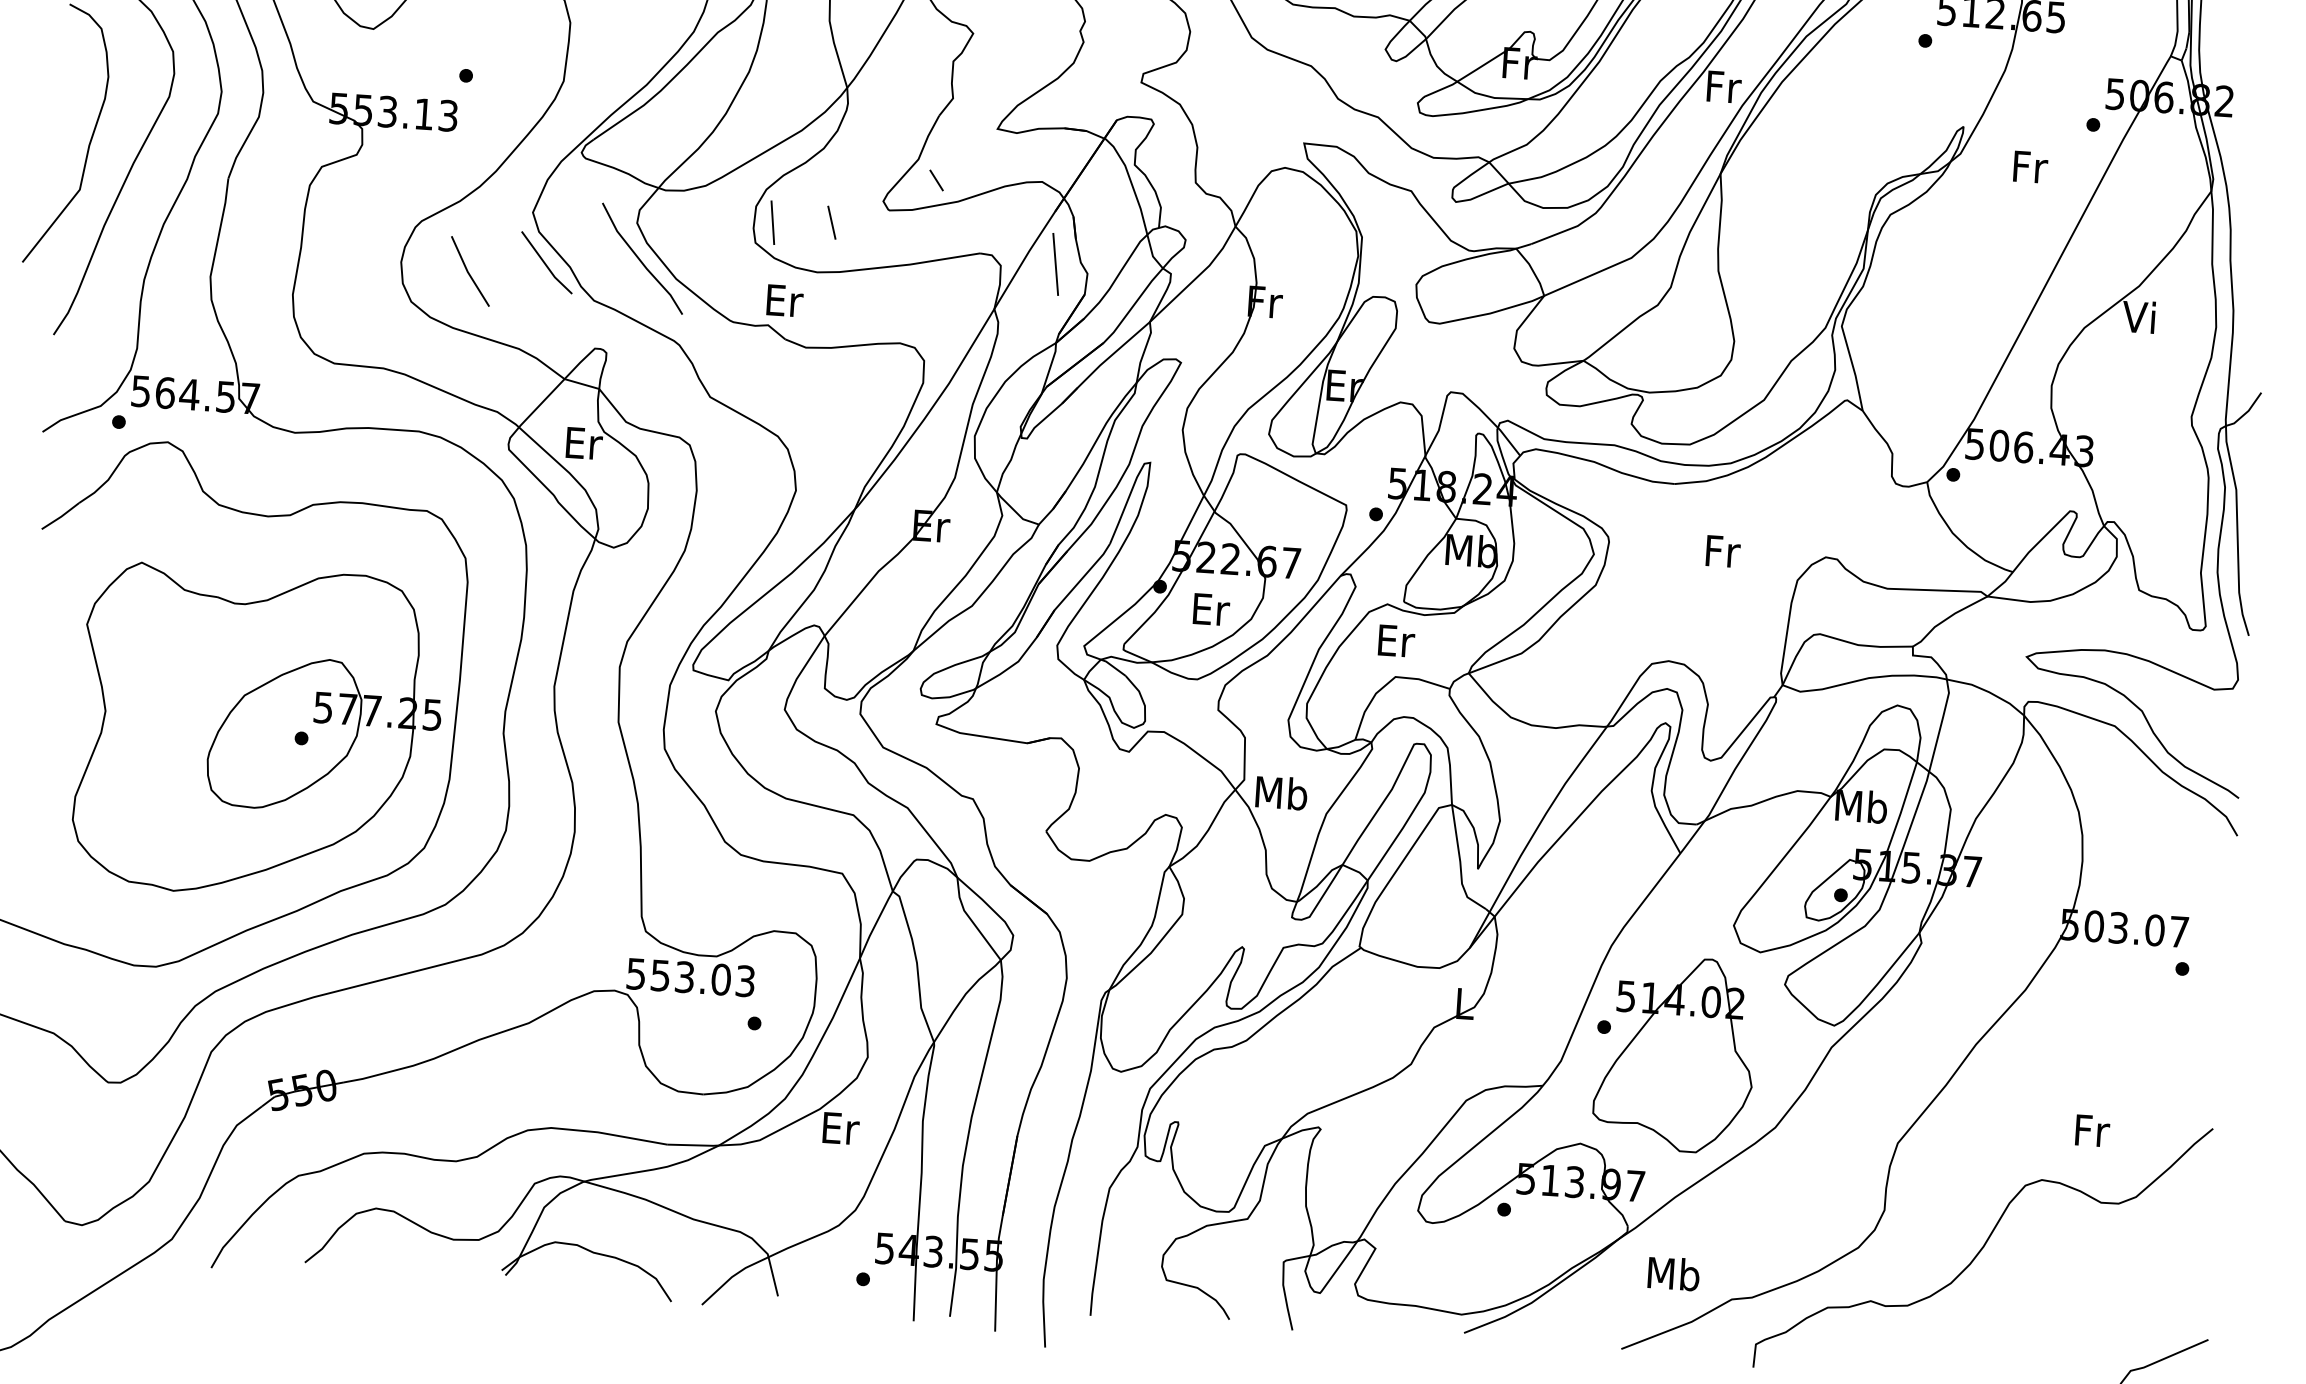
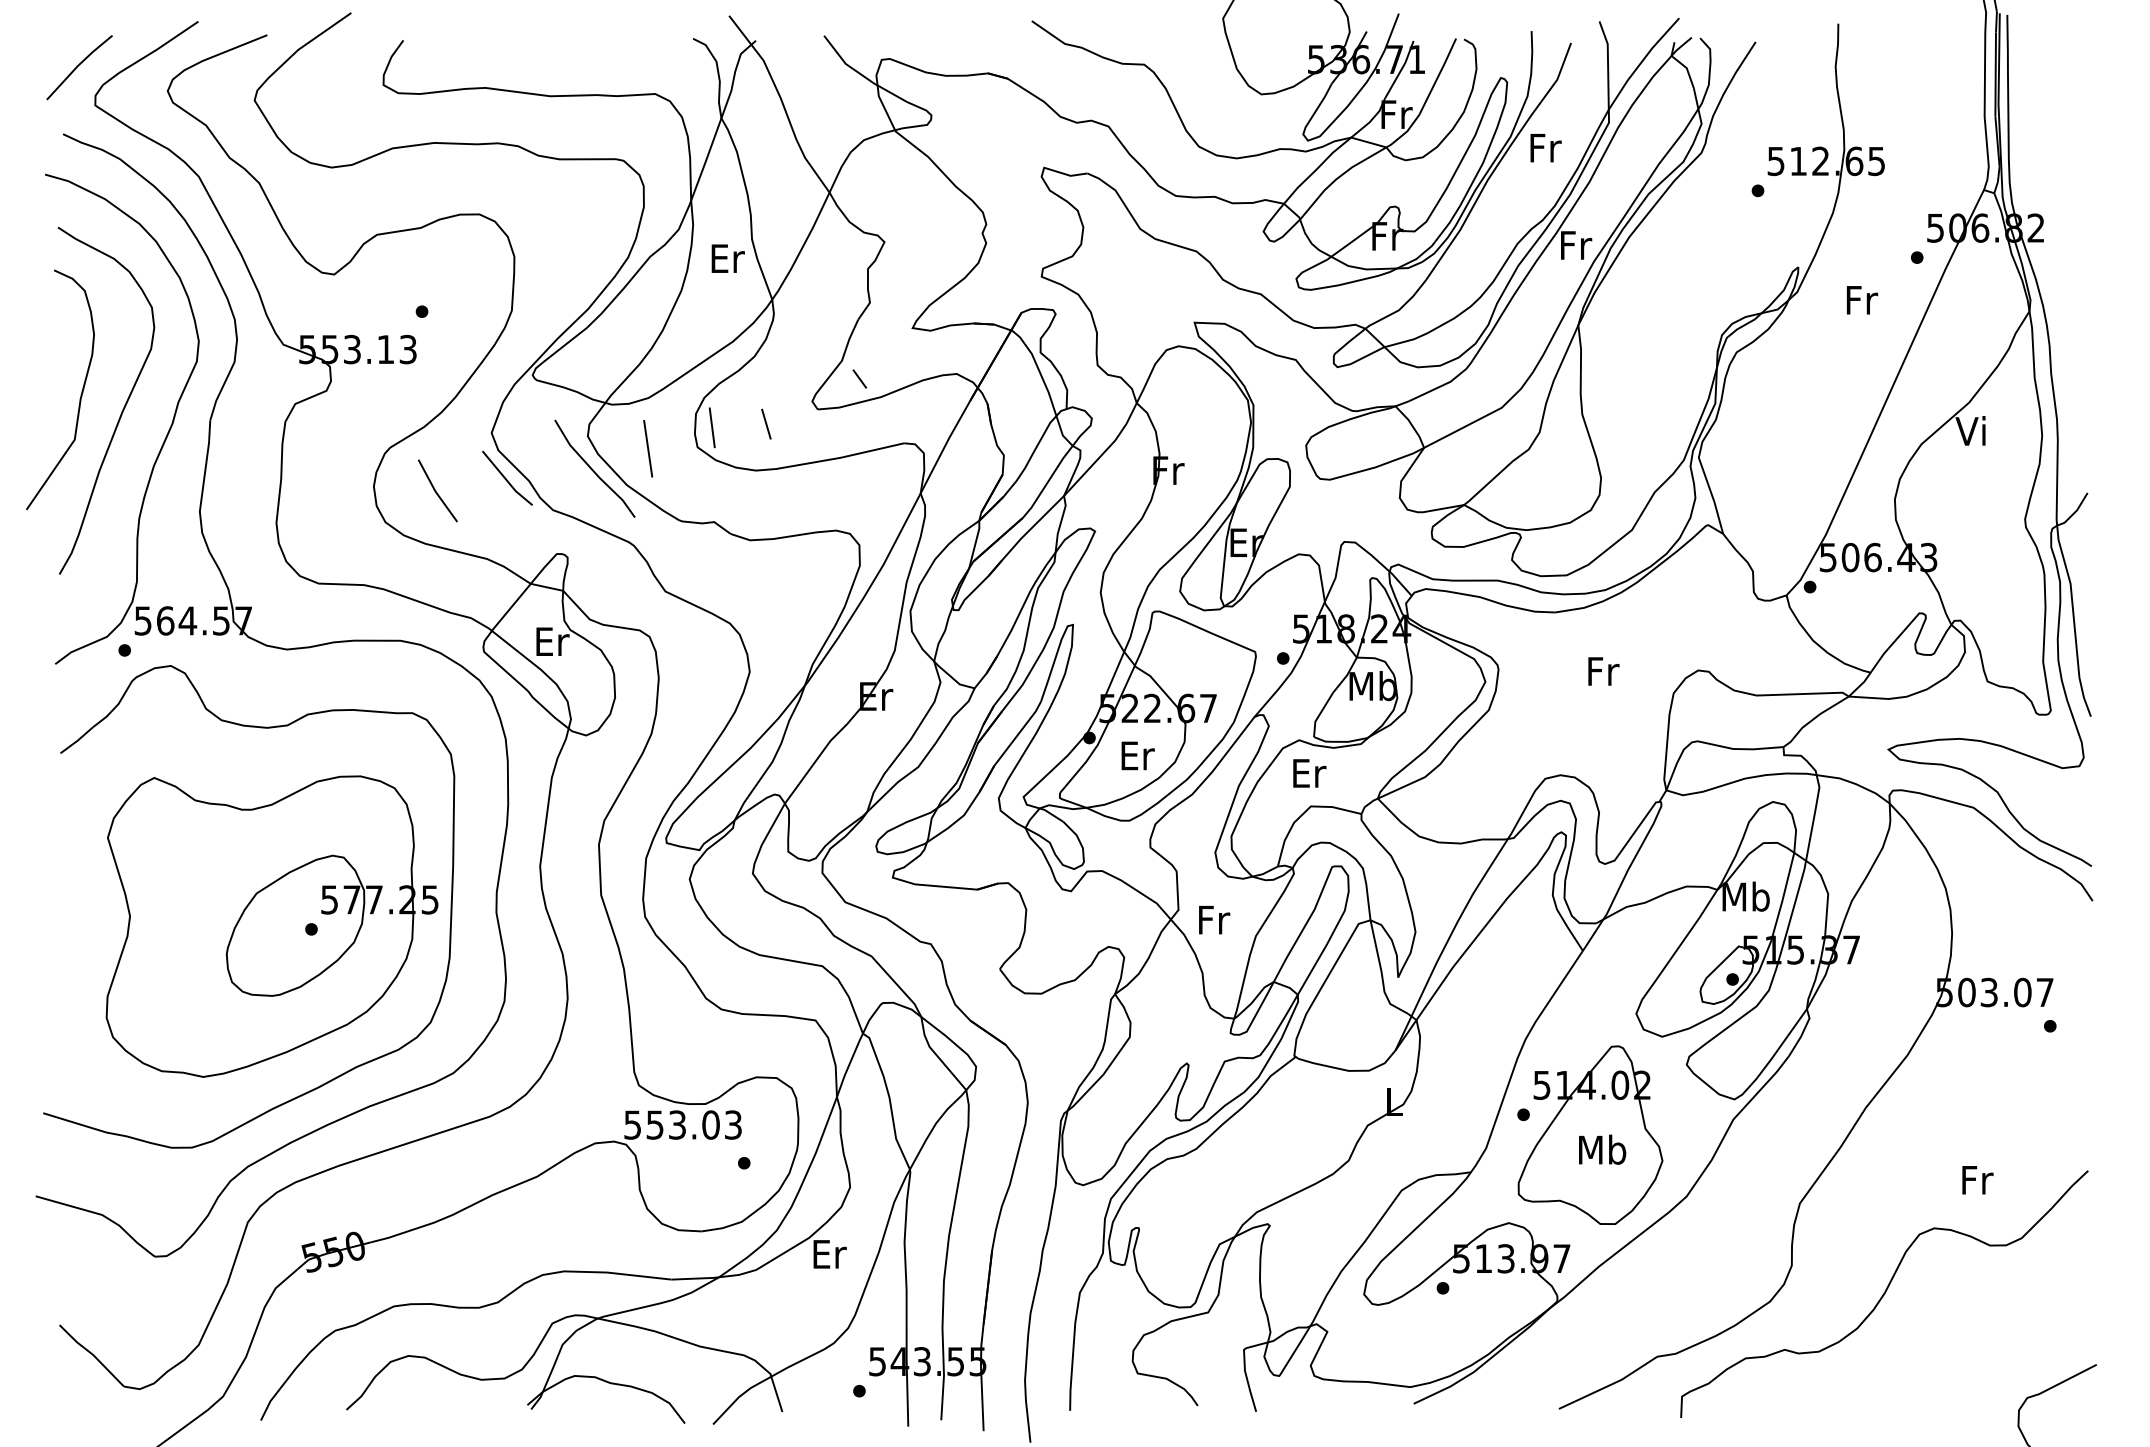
line: (1056, 264) -> (648, 448), moved
text: (784, 300) -> (727, 258), moved
text: (1281, 792) -> (1213, 919), Mb -> Fr
text: (1673, 1273) -> (1602, 1149), moved

